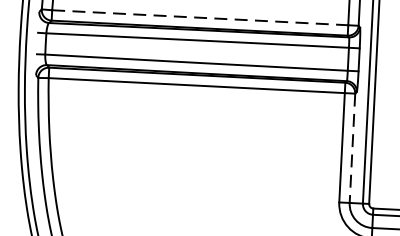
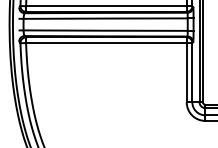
line: (200, 18) -> (106, 6), dashed -> solid
line: (352, 147) -> (192, 72), dashed -> solid

